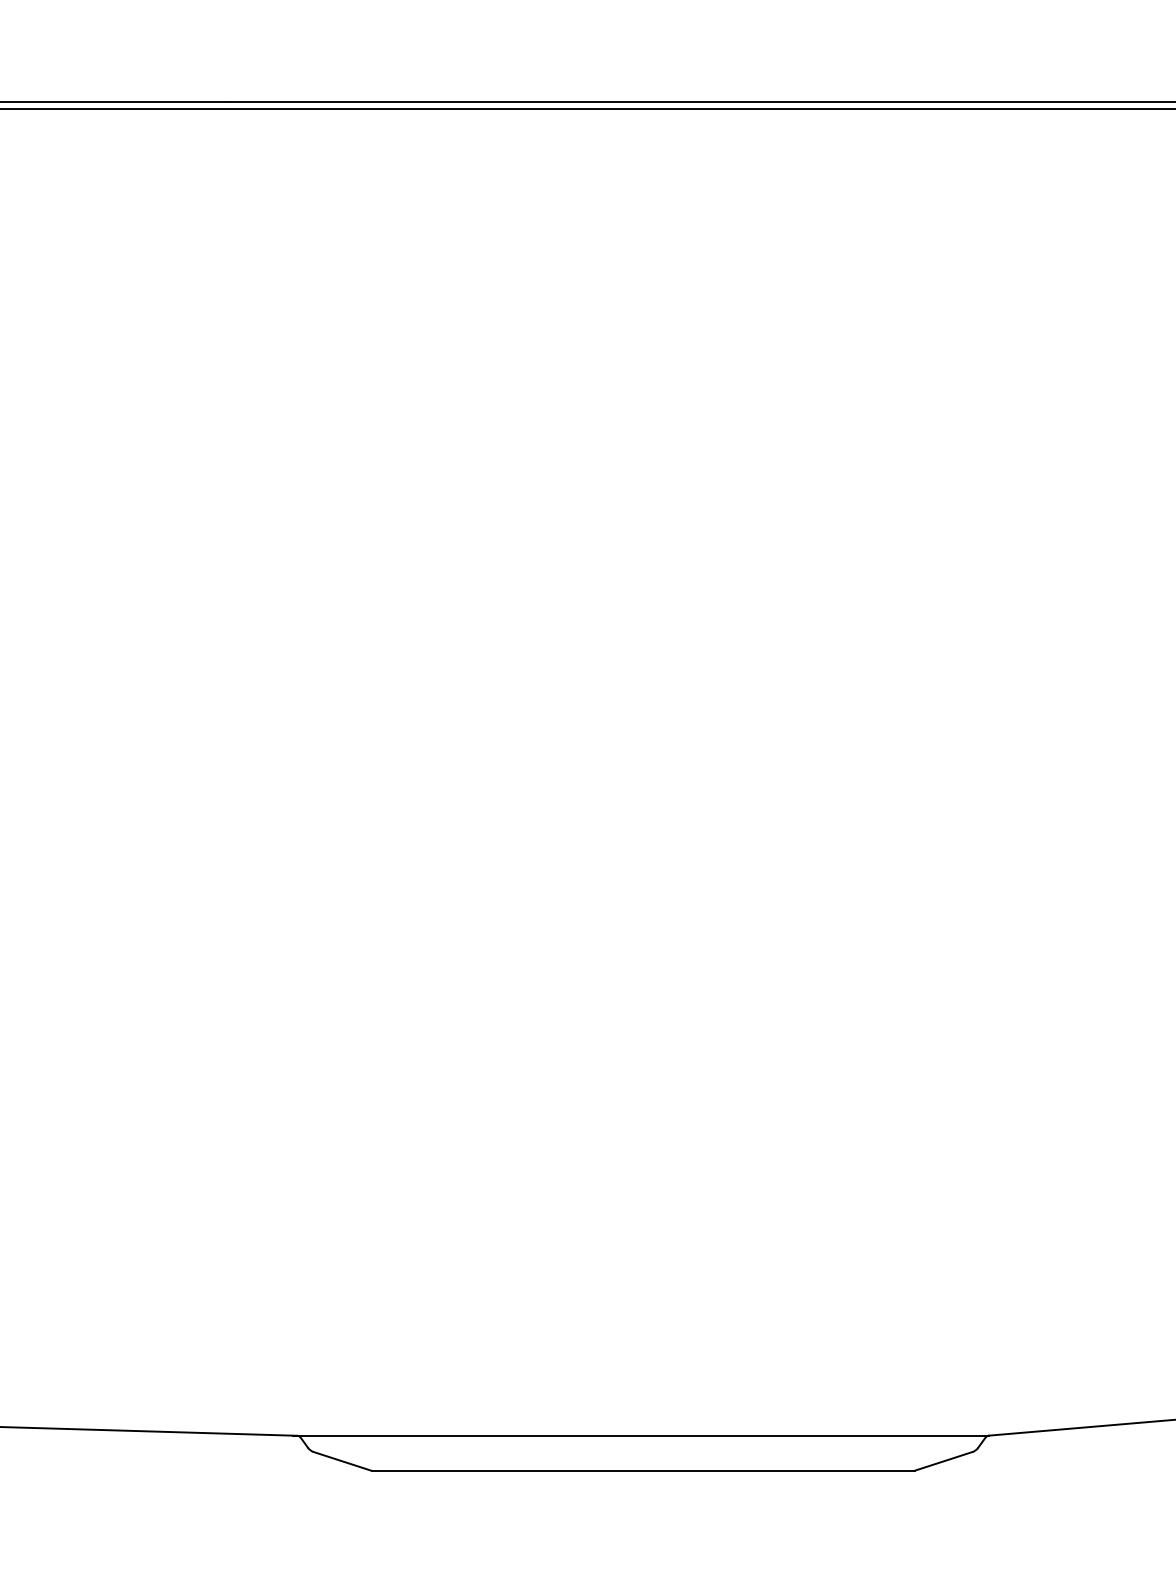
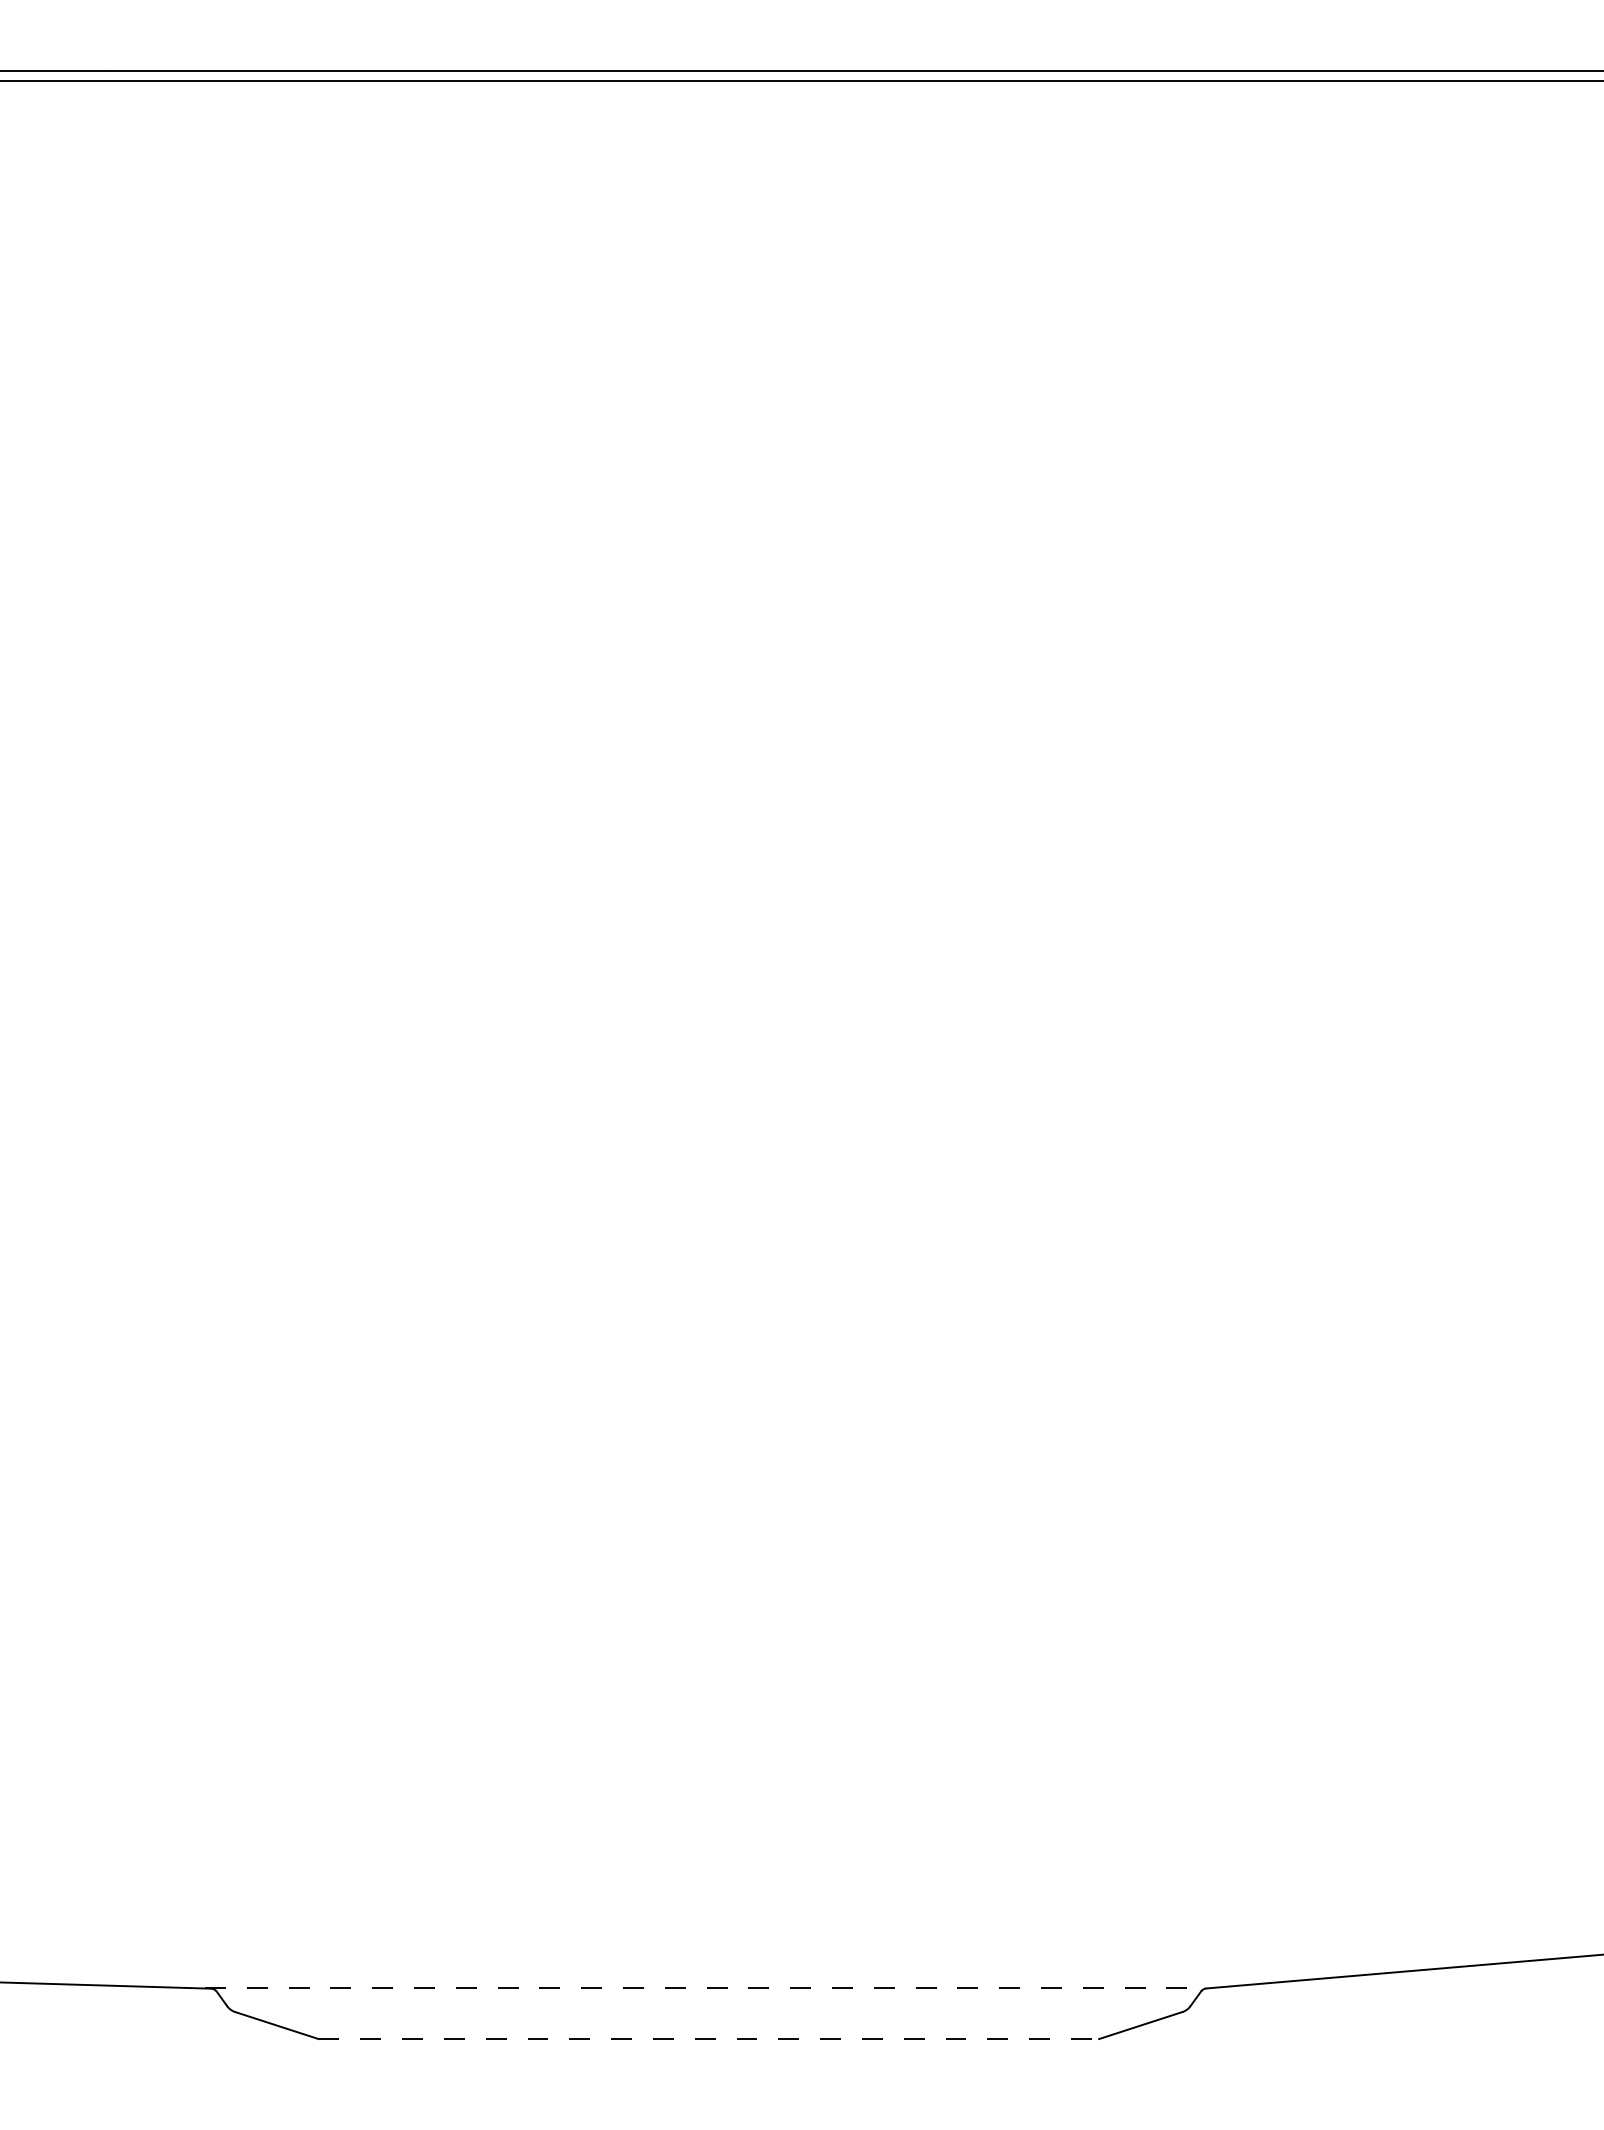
line: (641, 1435) -> (706, 1988), solid -> dashed
line: (643, 1470) -> (709, 2038), solid -> dashed

